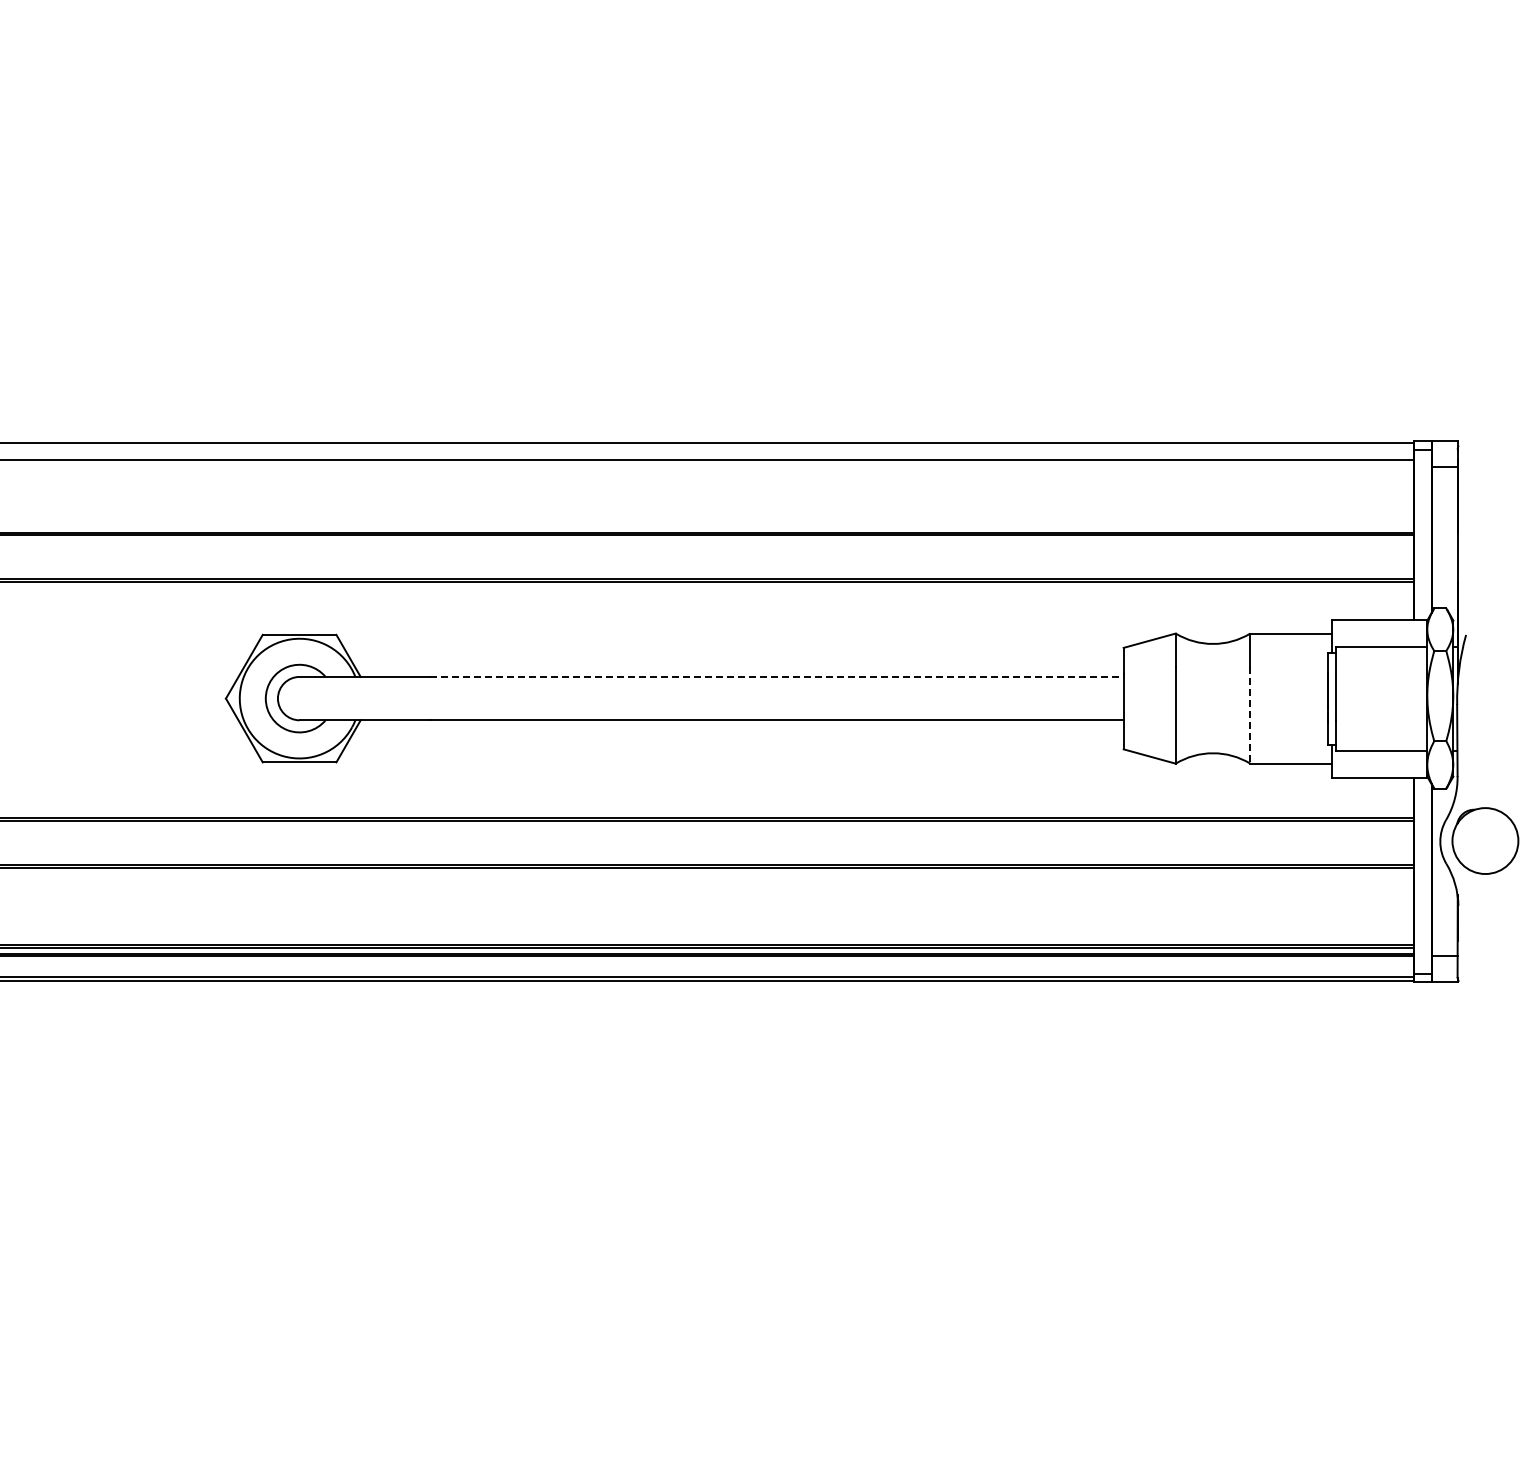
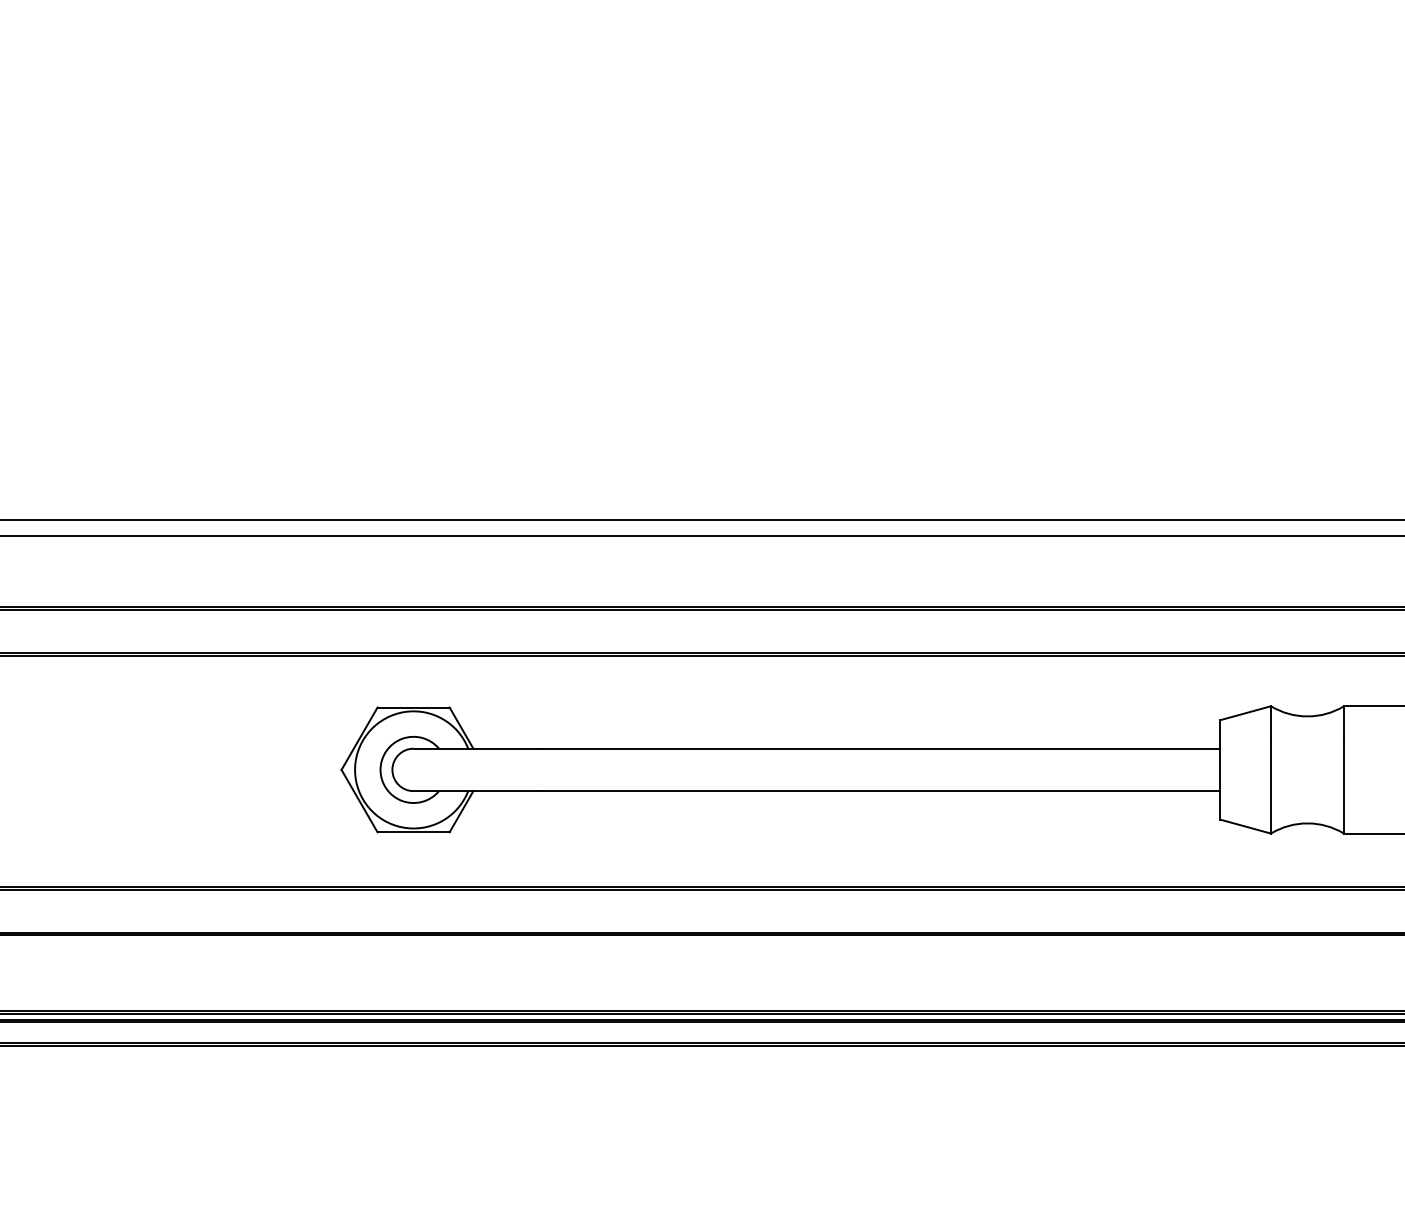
line: (776, 676) -> (880, 748), dashed -> solid
line: (1250, 716) -> (1344, 787), dashed -> solid

